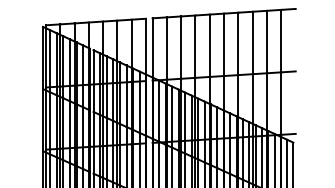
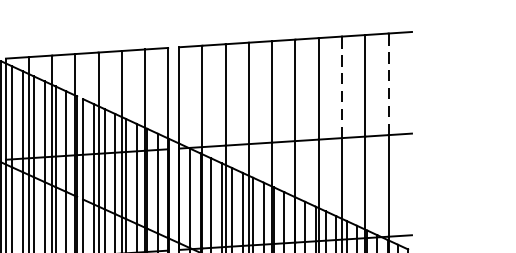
line: (281, 40) -> (388, 83), solid -> dashed
line: (252, 42) -> (341, 86), solid -> dashed

